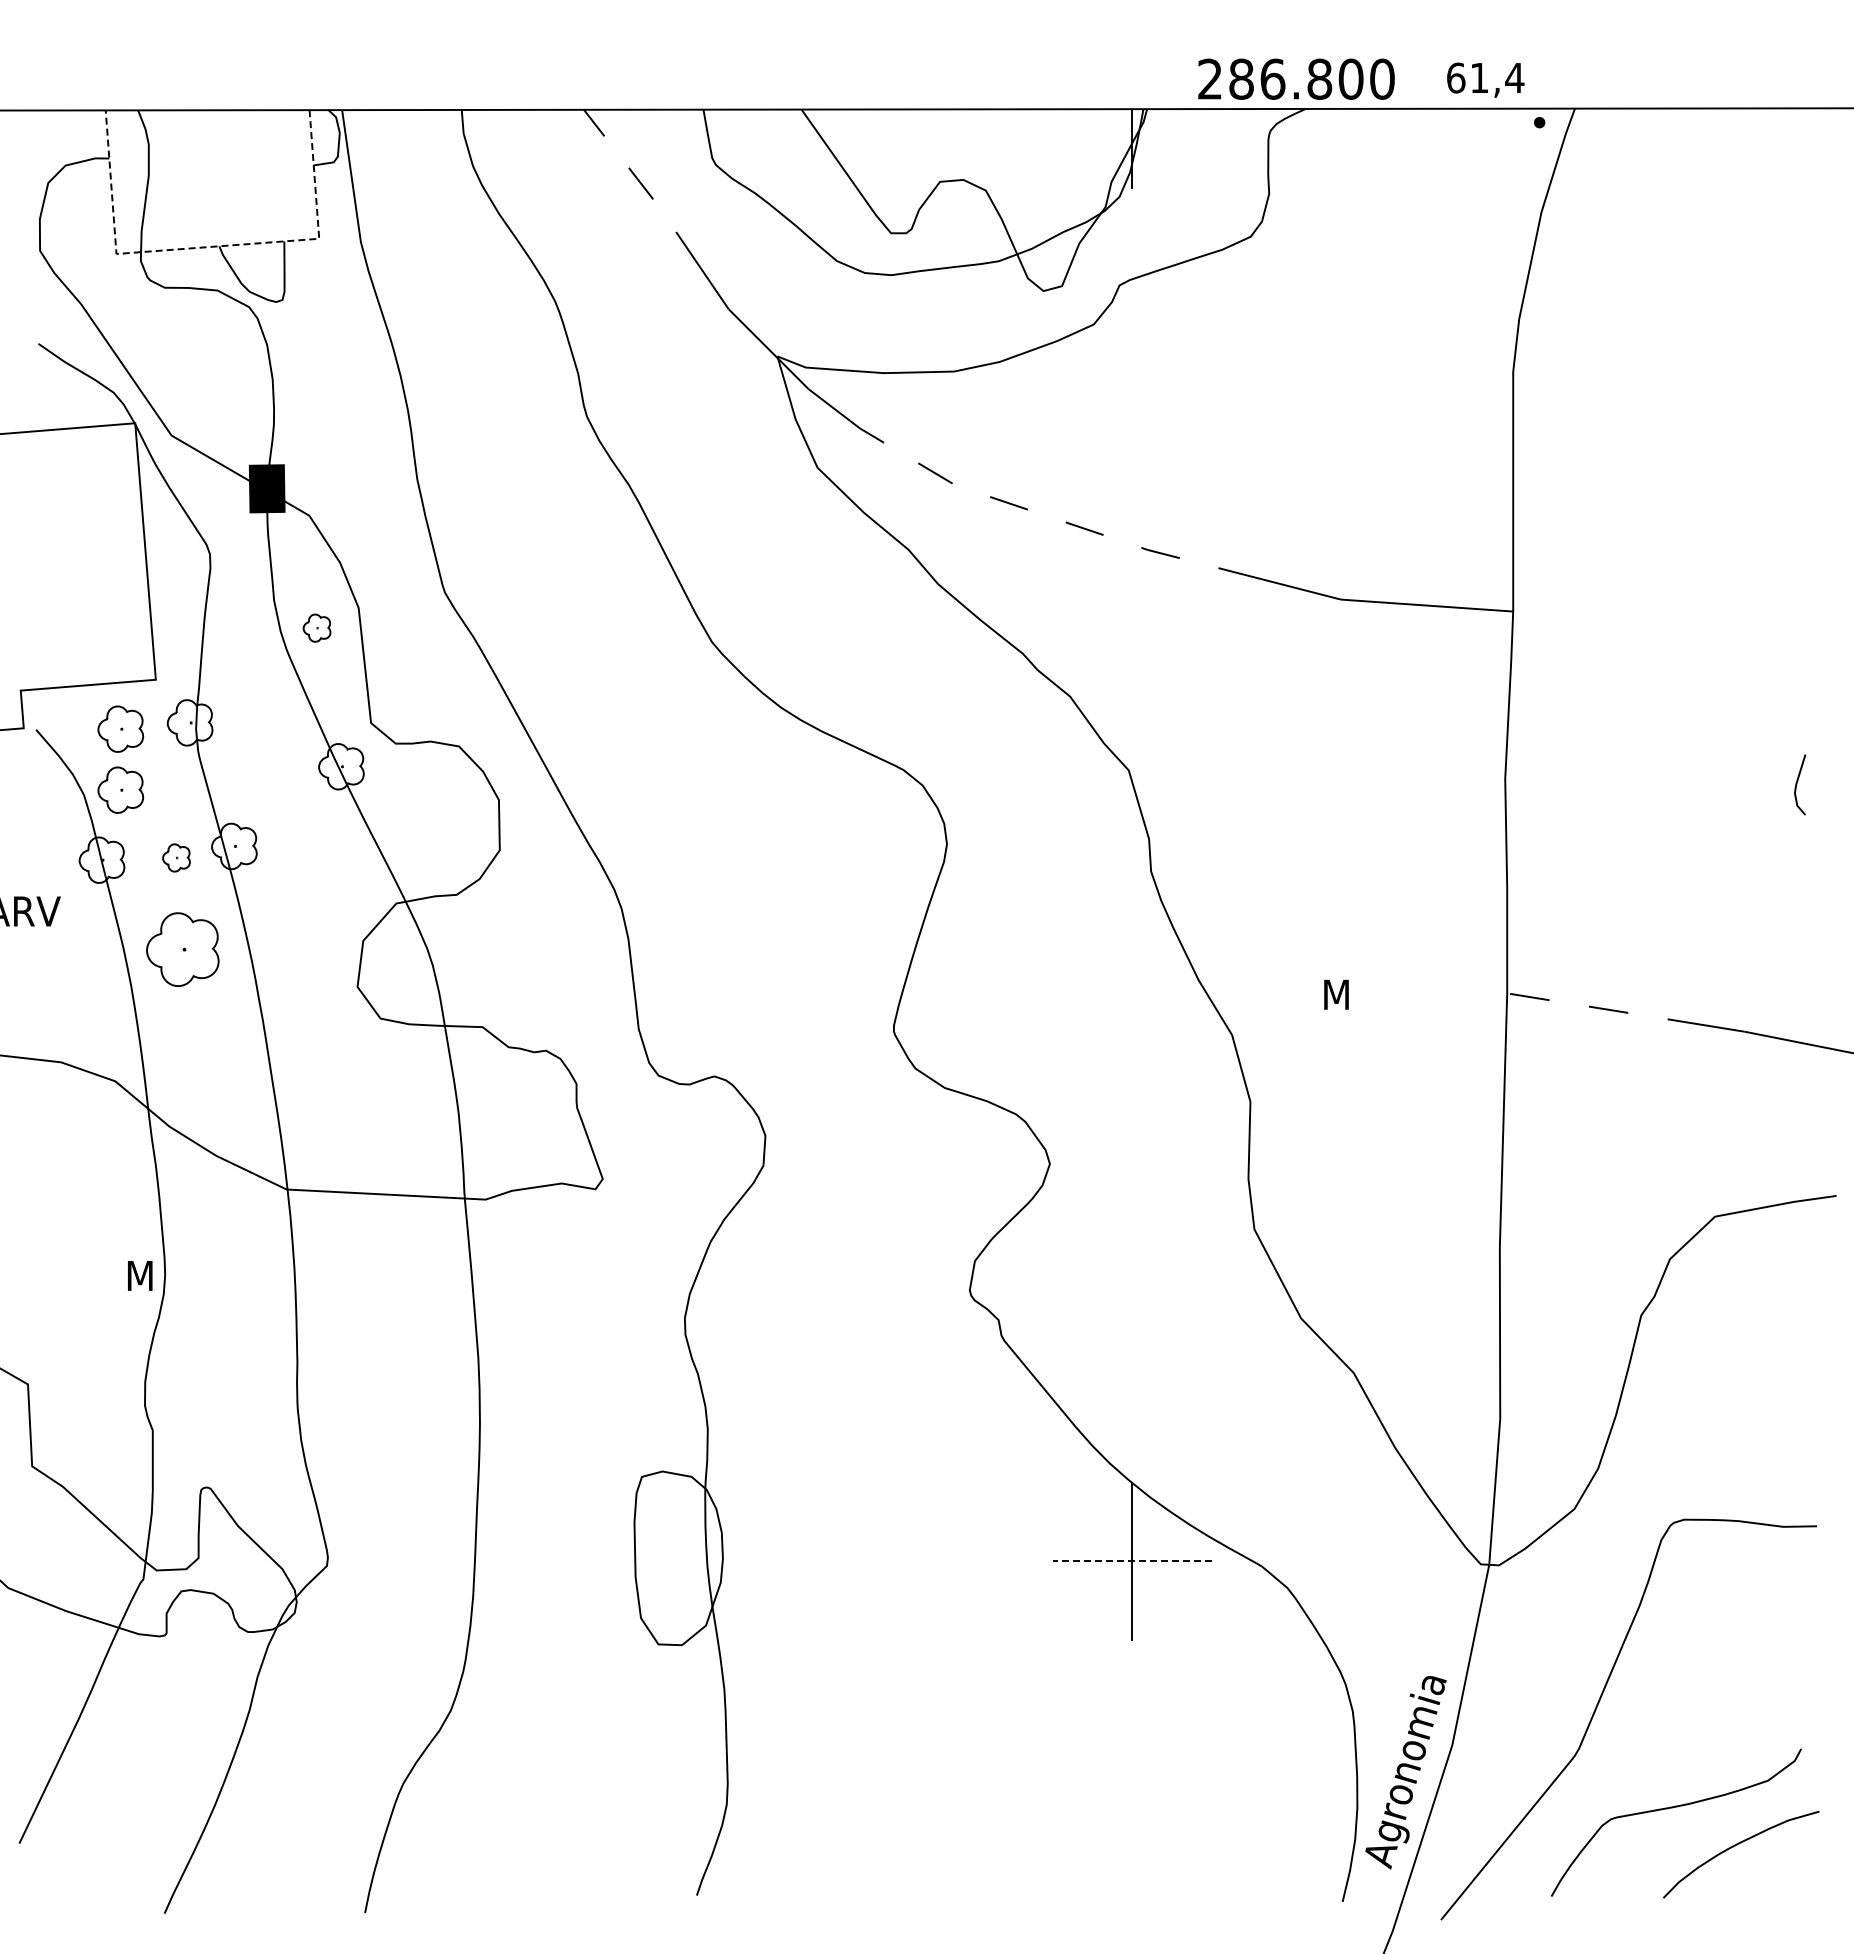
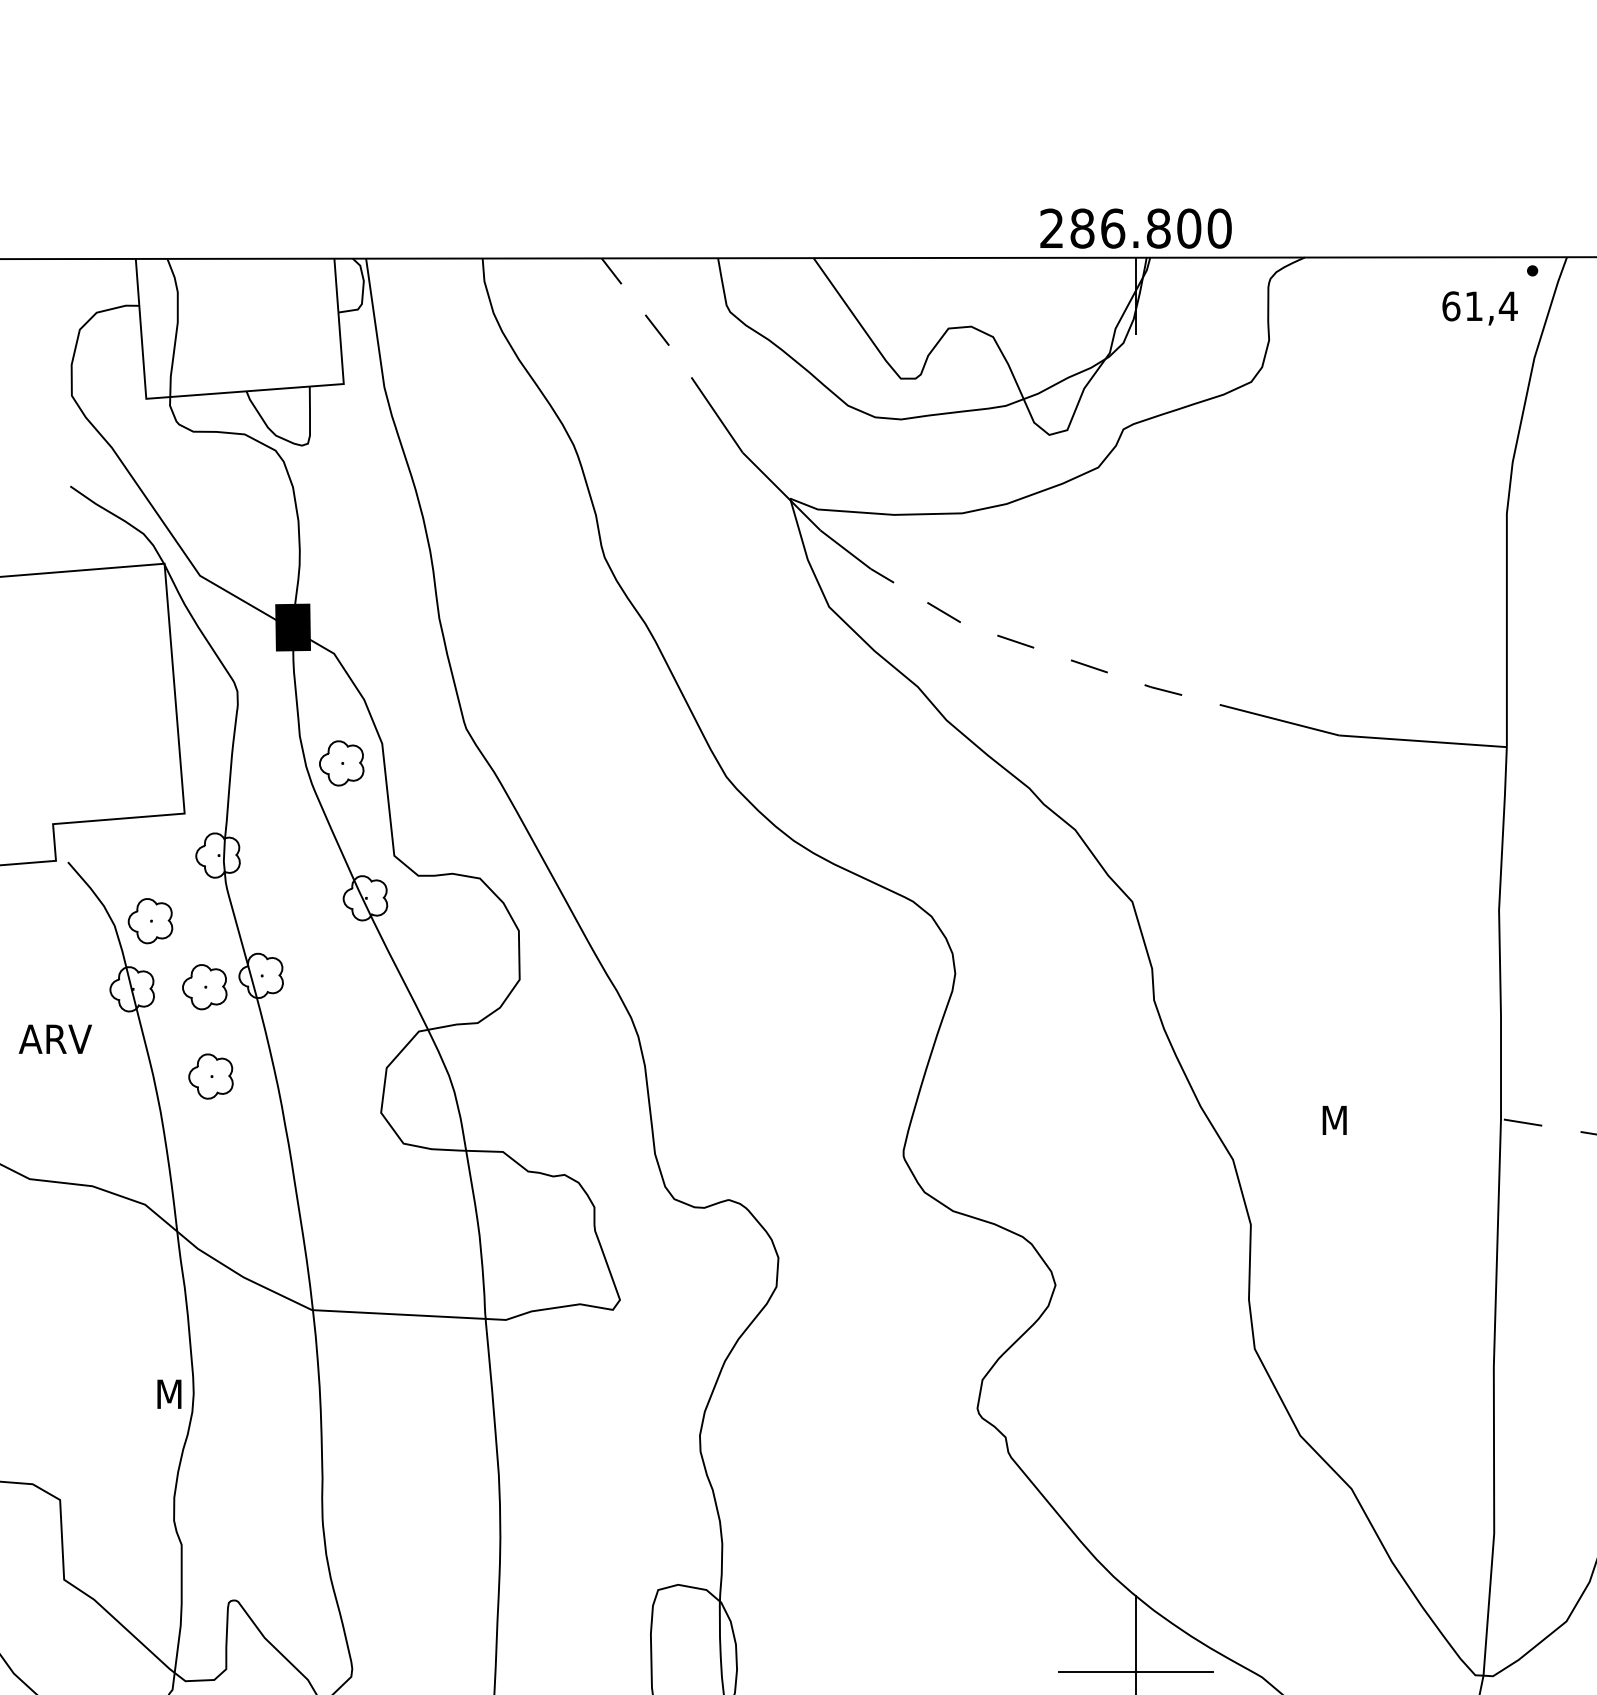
text: (1296, 78) -> (1136, 227), moved
text: (1485, 79) -> (1479, 307), moved
line: (209, 247) -> (236, 392), dashed -> solid
part: (316, 627) -> (341, 762), size x1.67
part: (120, 728) -> (150, 861), removed
part: (176, 857) -> (204, 986), size x1.67
part: (182, 949) -> (210, 1076), size x0.62
line: (1132, 1561) -> (1136, 1672), dashed -> solid

